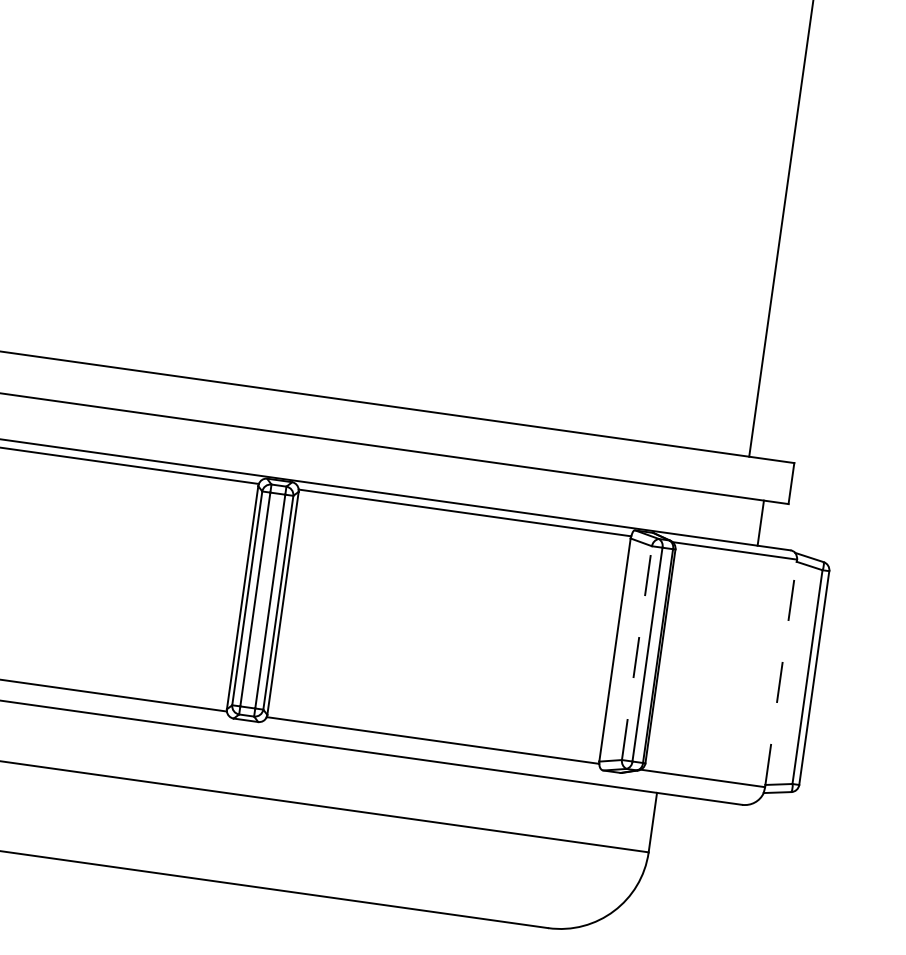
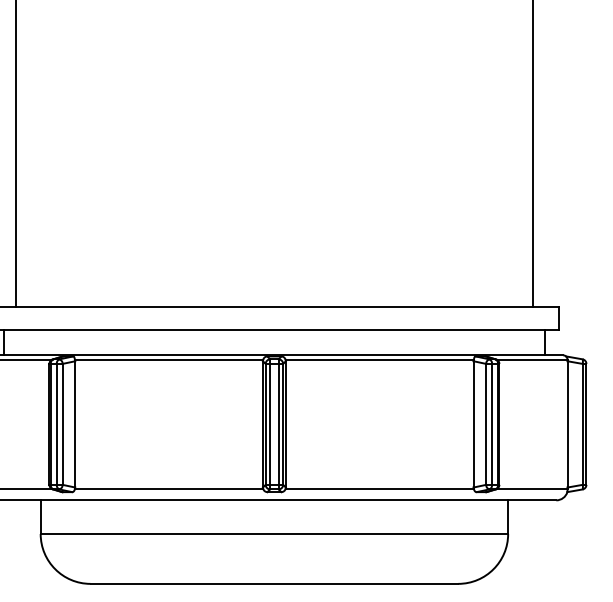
line: (637, 651) -> (486, 423), dashed -> solid
line: (781, 671) -> (567, 423), dashed -> solid

